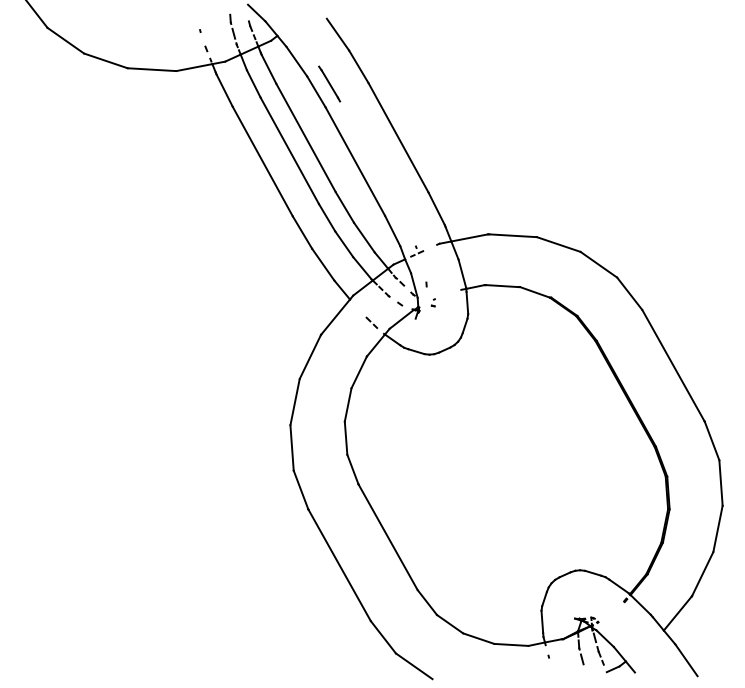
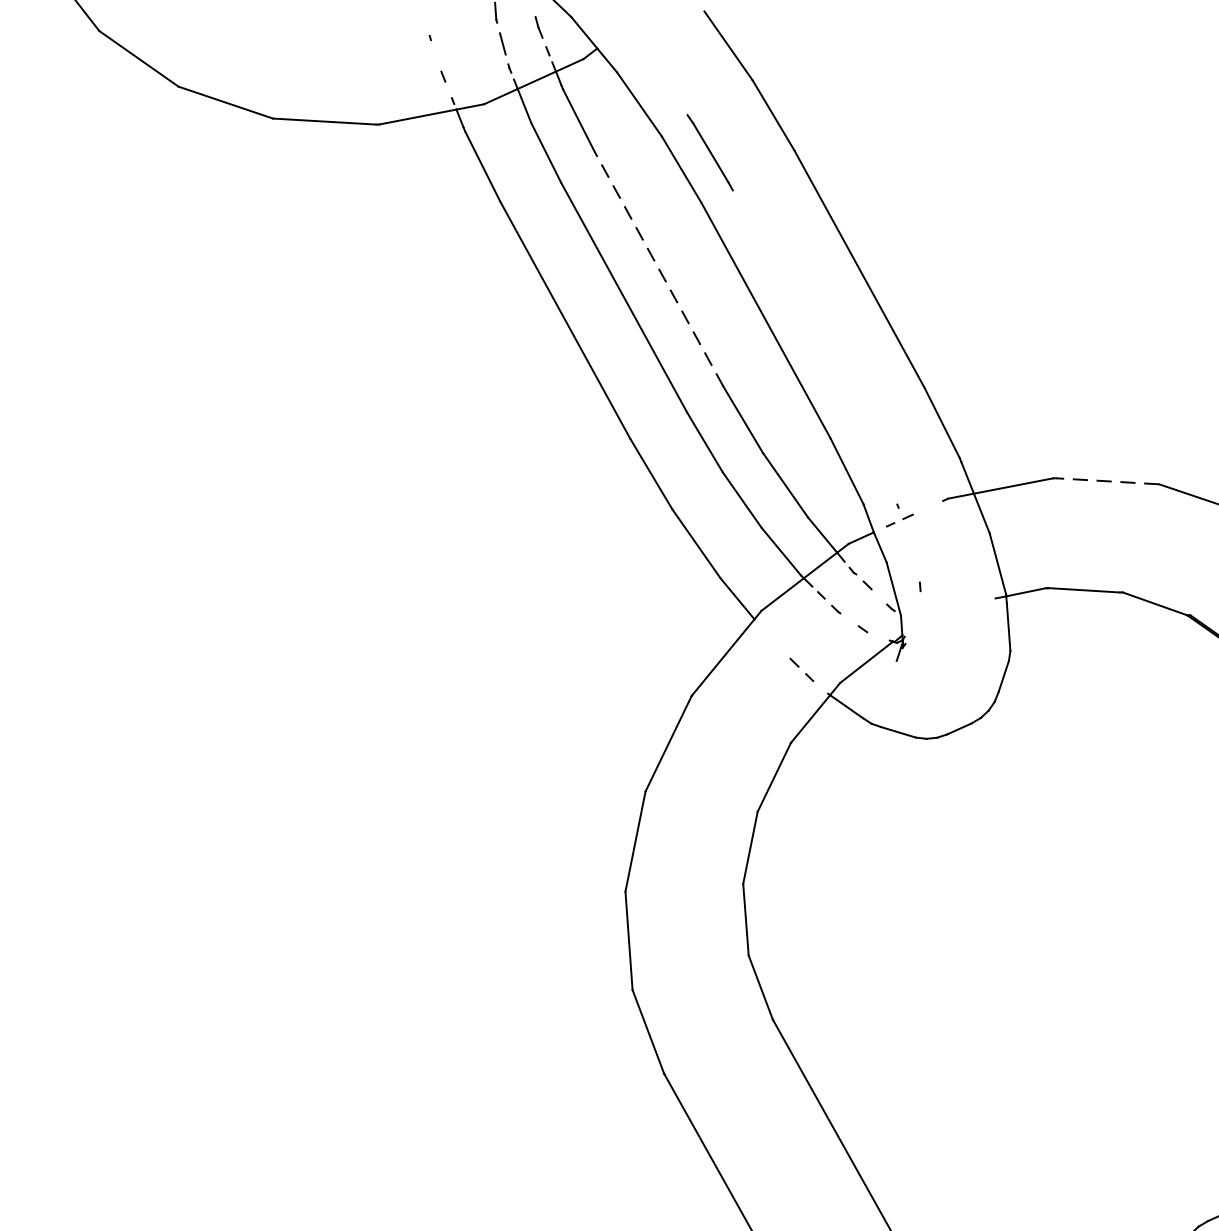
line: (305, 137) -> (658, 268), solid -> dashed
line: (513, 235) -> (1108, 480), solid -> dashed
part: (432, 302) -> (933, 625), removed

